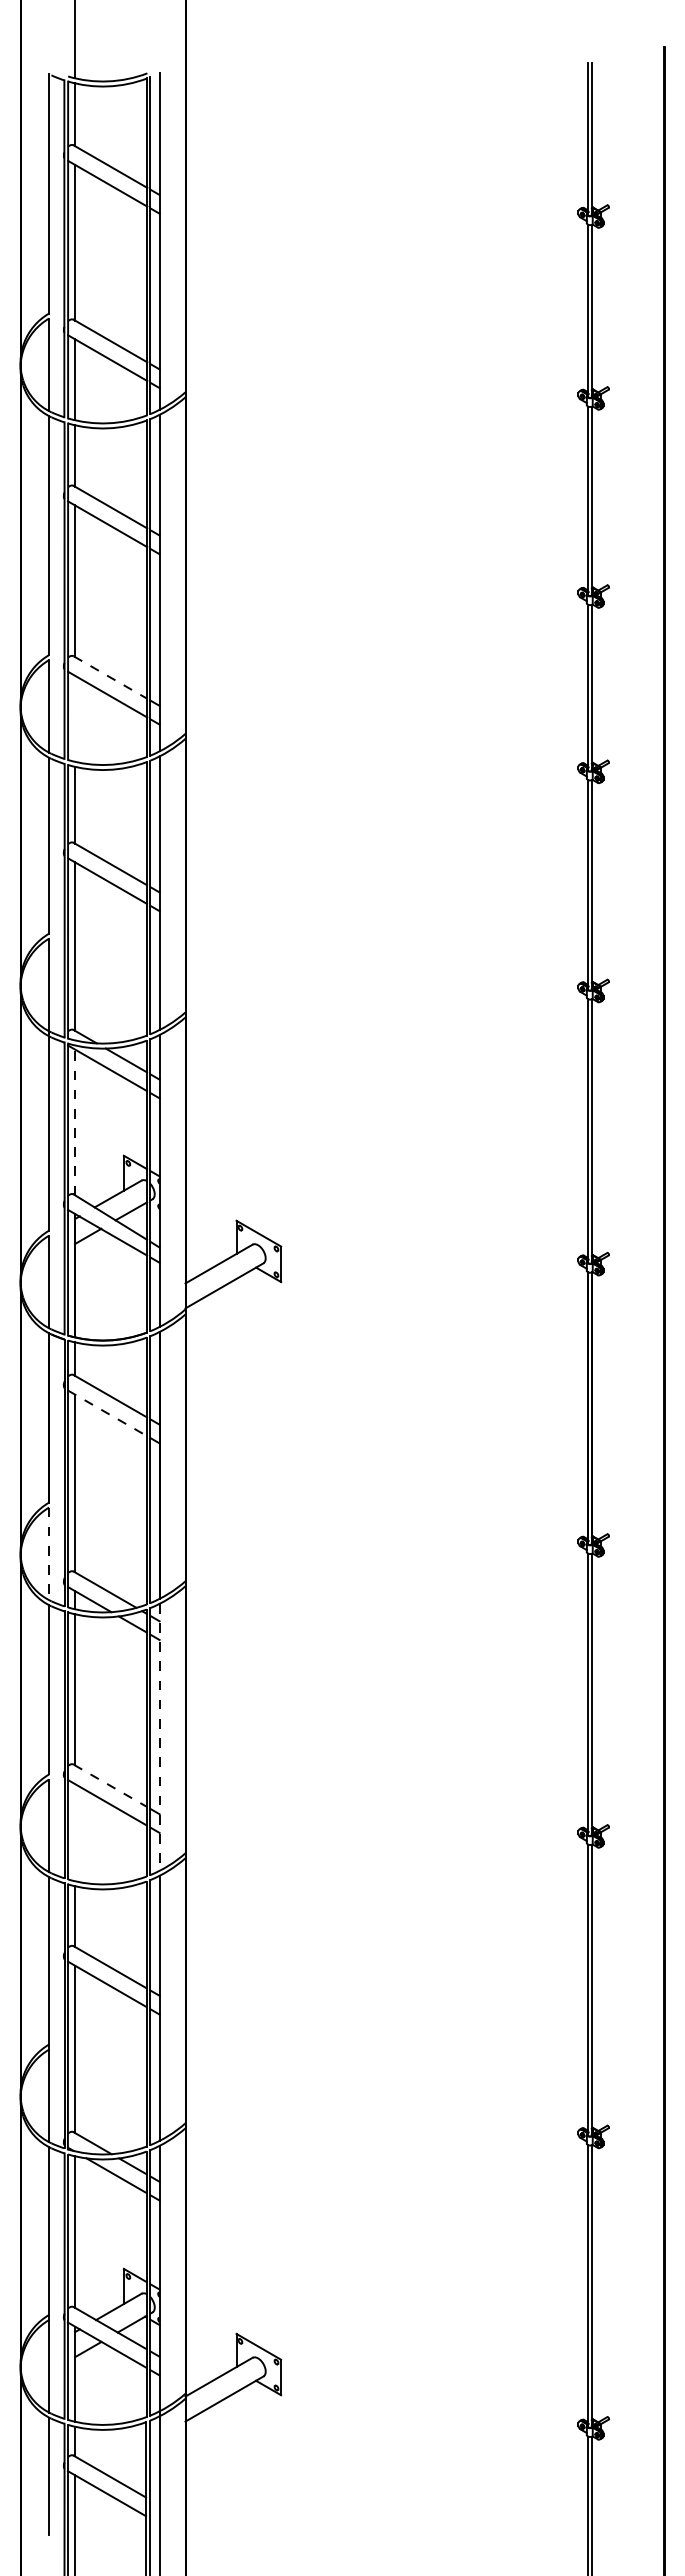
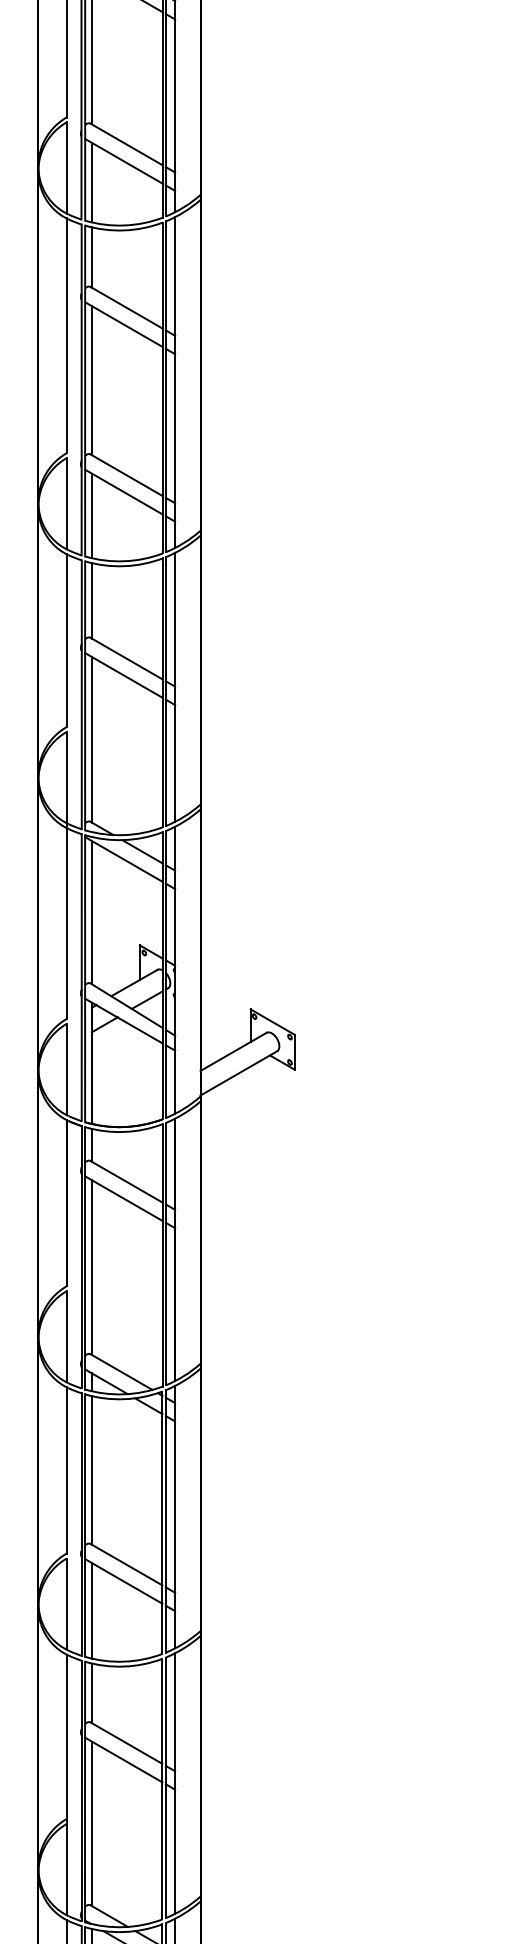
line: (110, 677) -> (126, 475), dashed -> solid
line: (75, 718) -> (92, 515), added
line: (75, 1122) -> (92, 912), dashed -> solid
line: (107, 1413) -> (123, 1198), dashed -> solid
line: (49, 1554) -> (66, 1337), dashed -> solid
line: (159, 1737) -> (175, 1517), dashed -> solid
line: (110, 1786) -> (126, 1565), dashed -> solid
line: (75, 1832) -> (92, 1610), added

